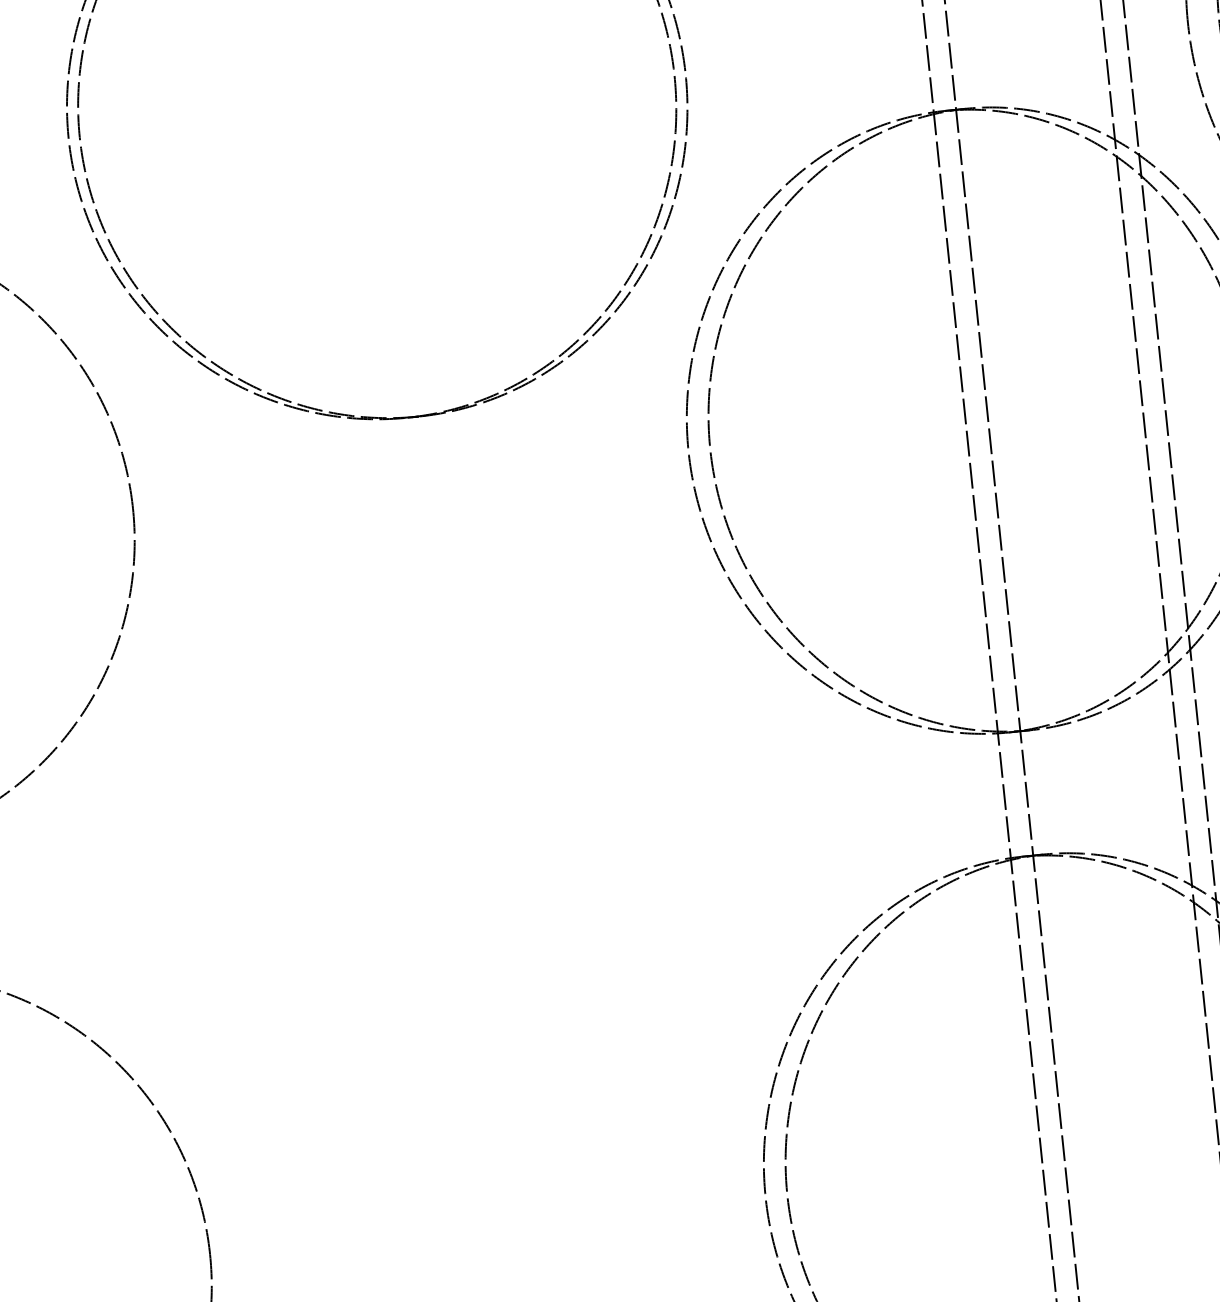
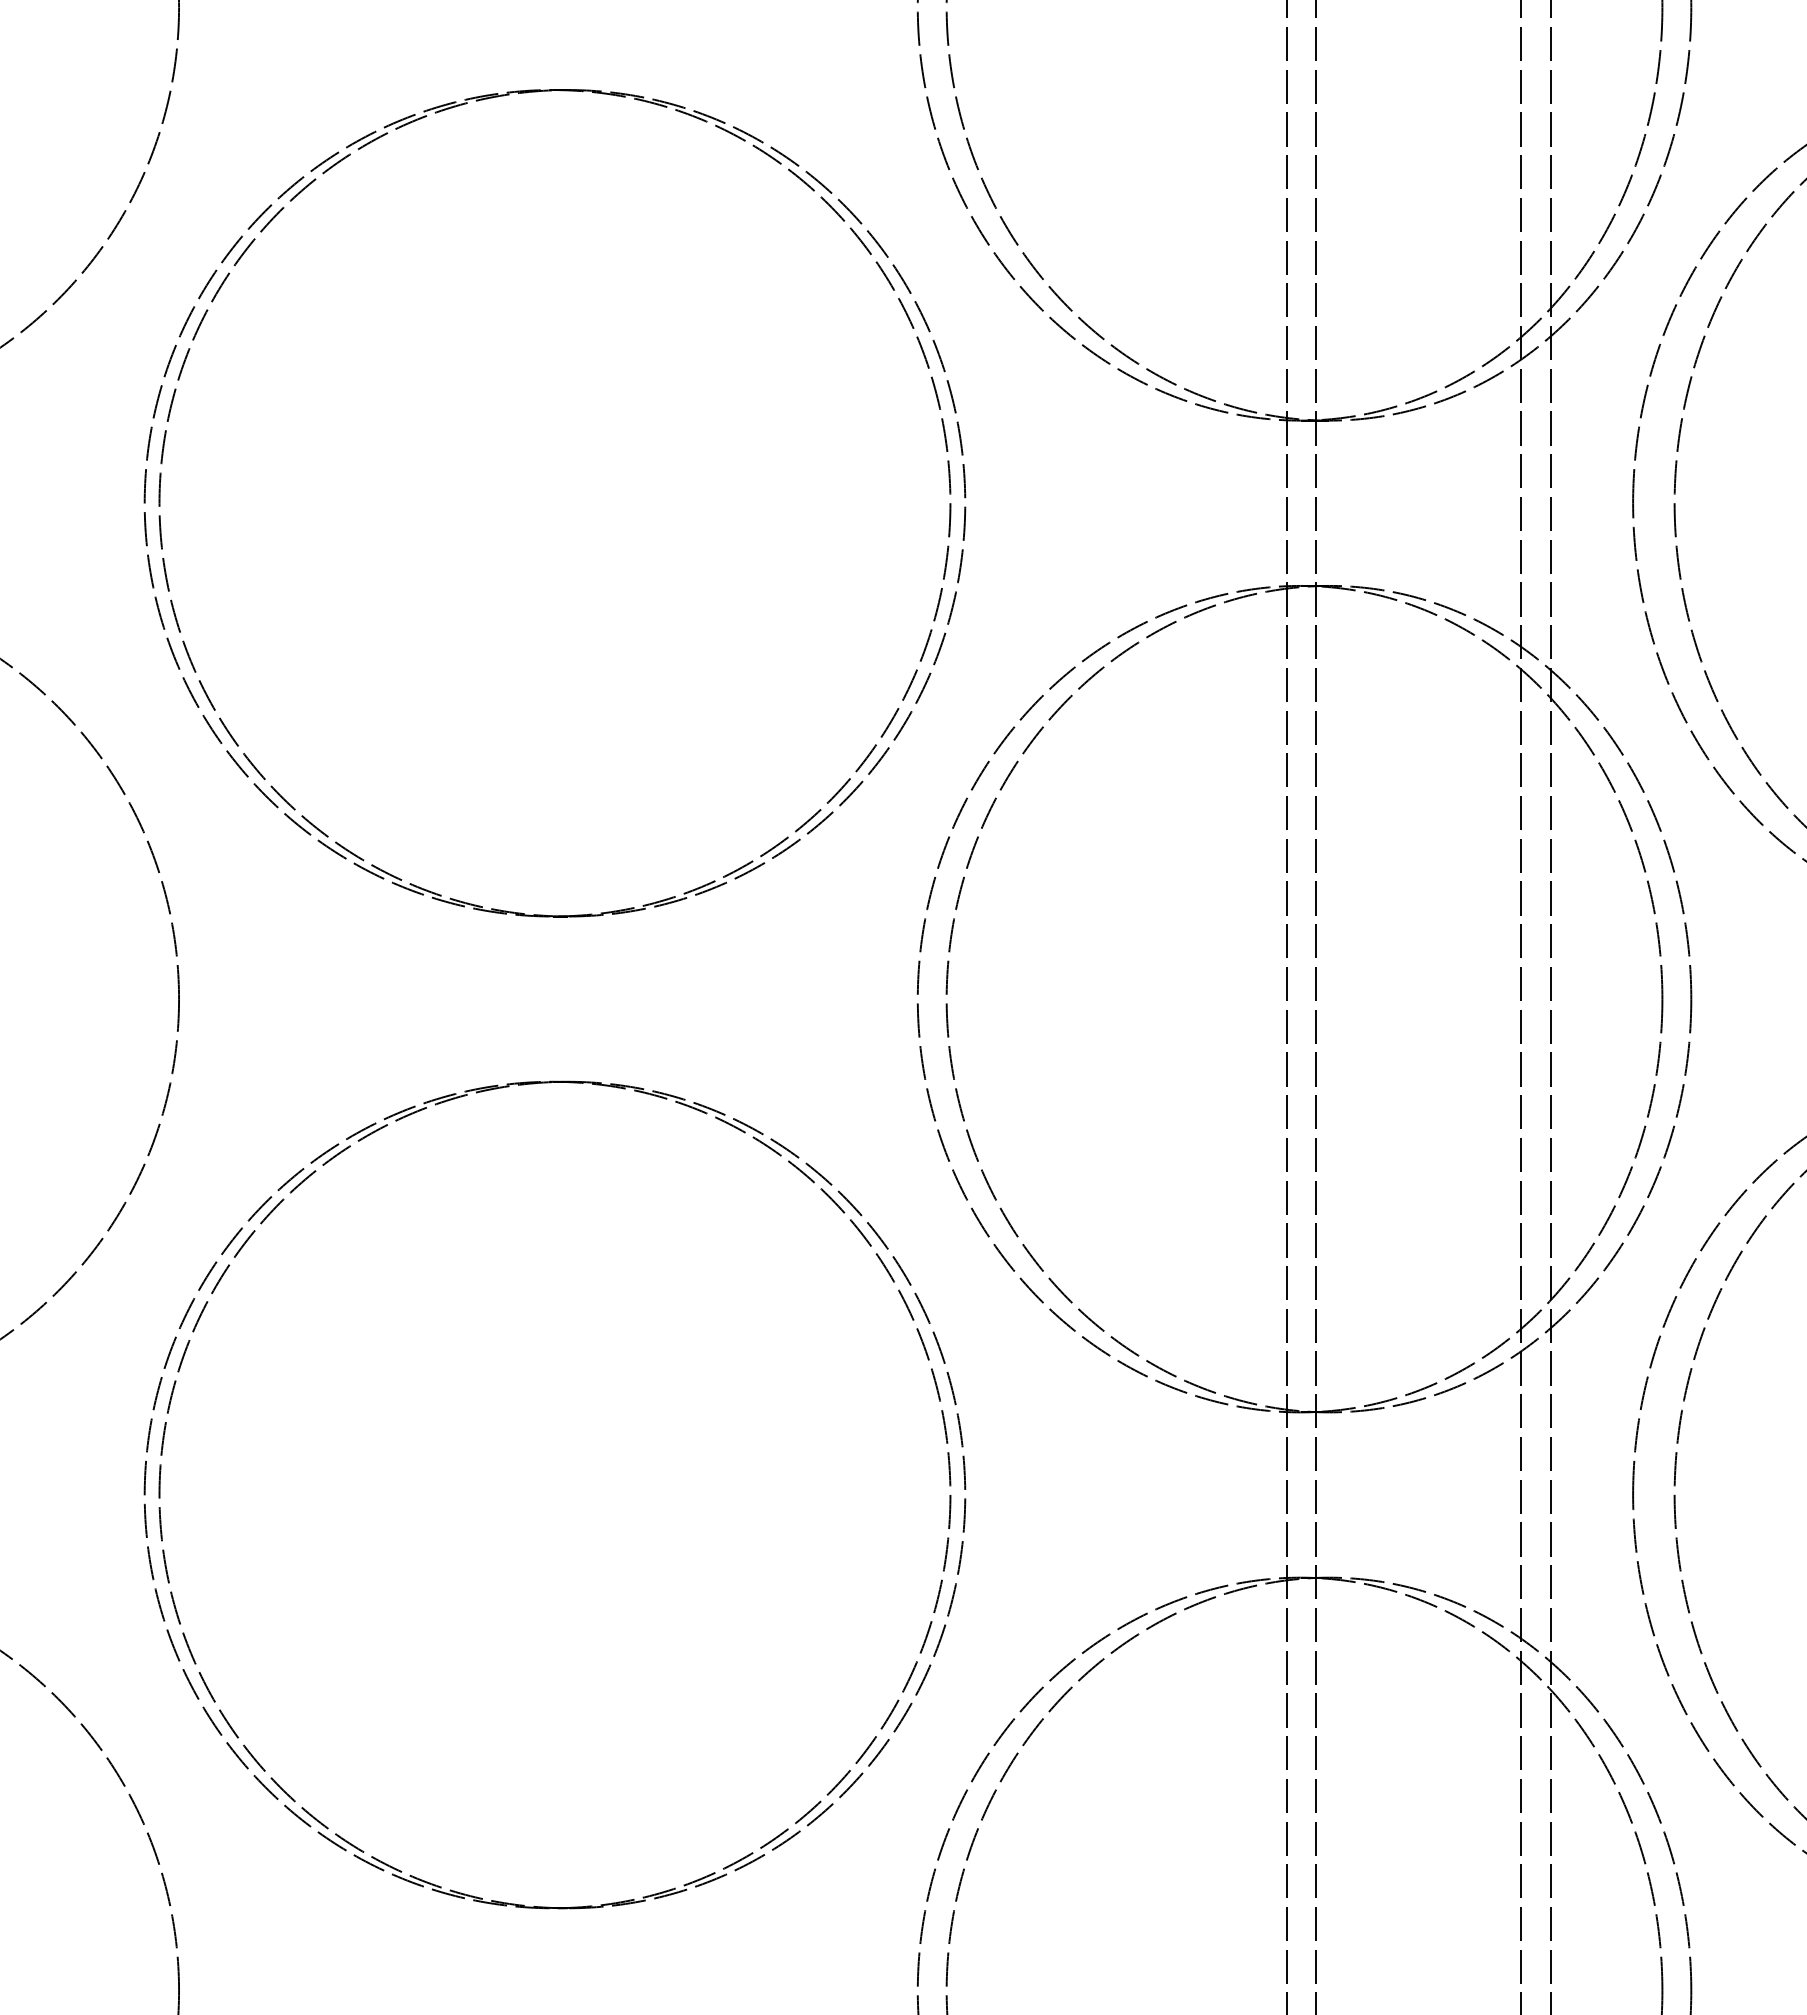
part: (156, 865) -> (161, 1471), added

